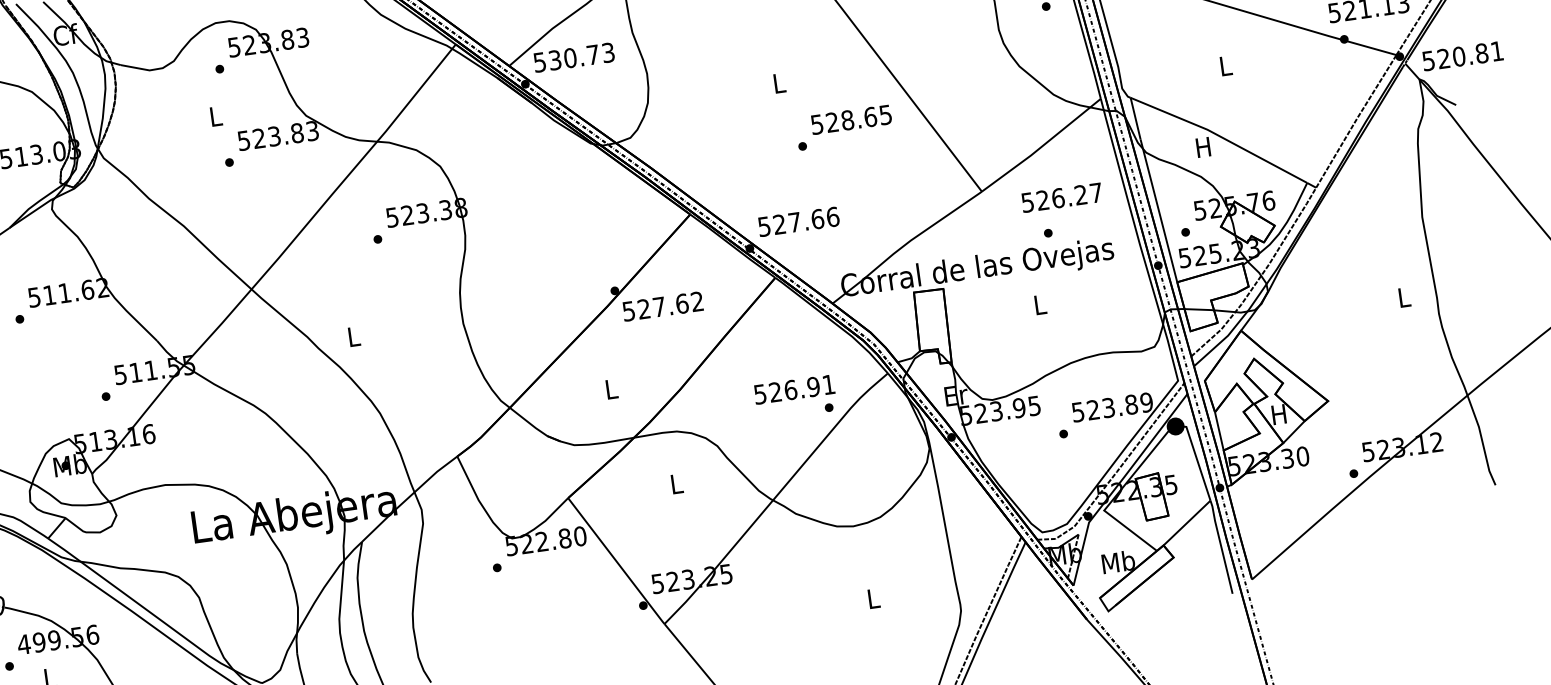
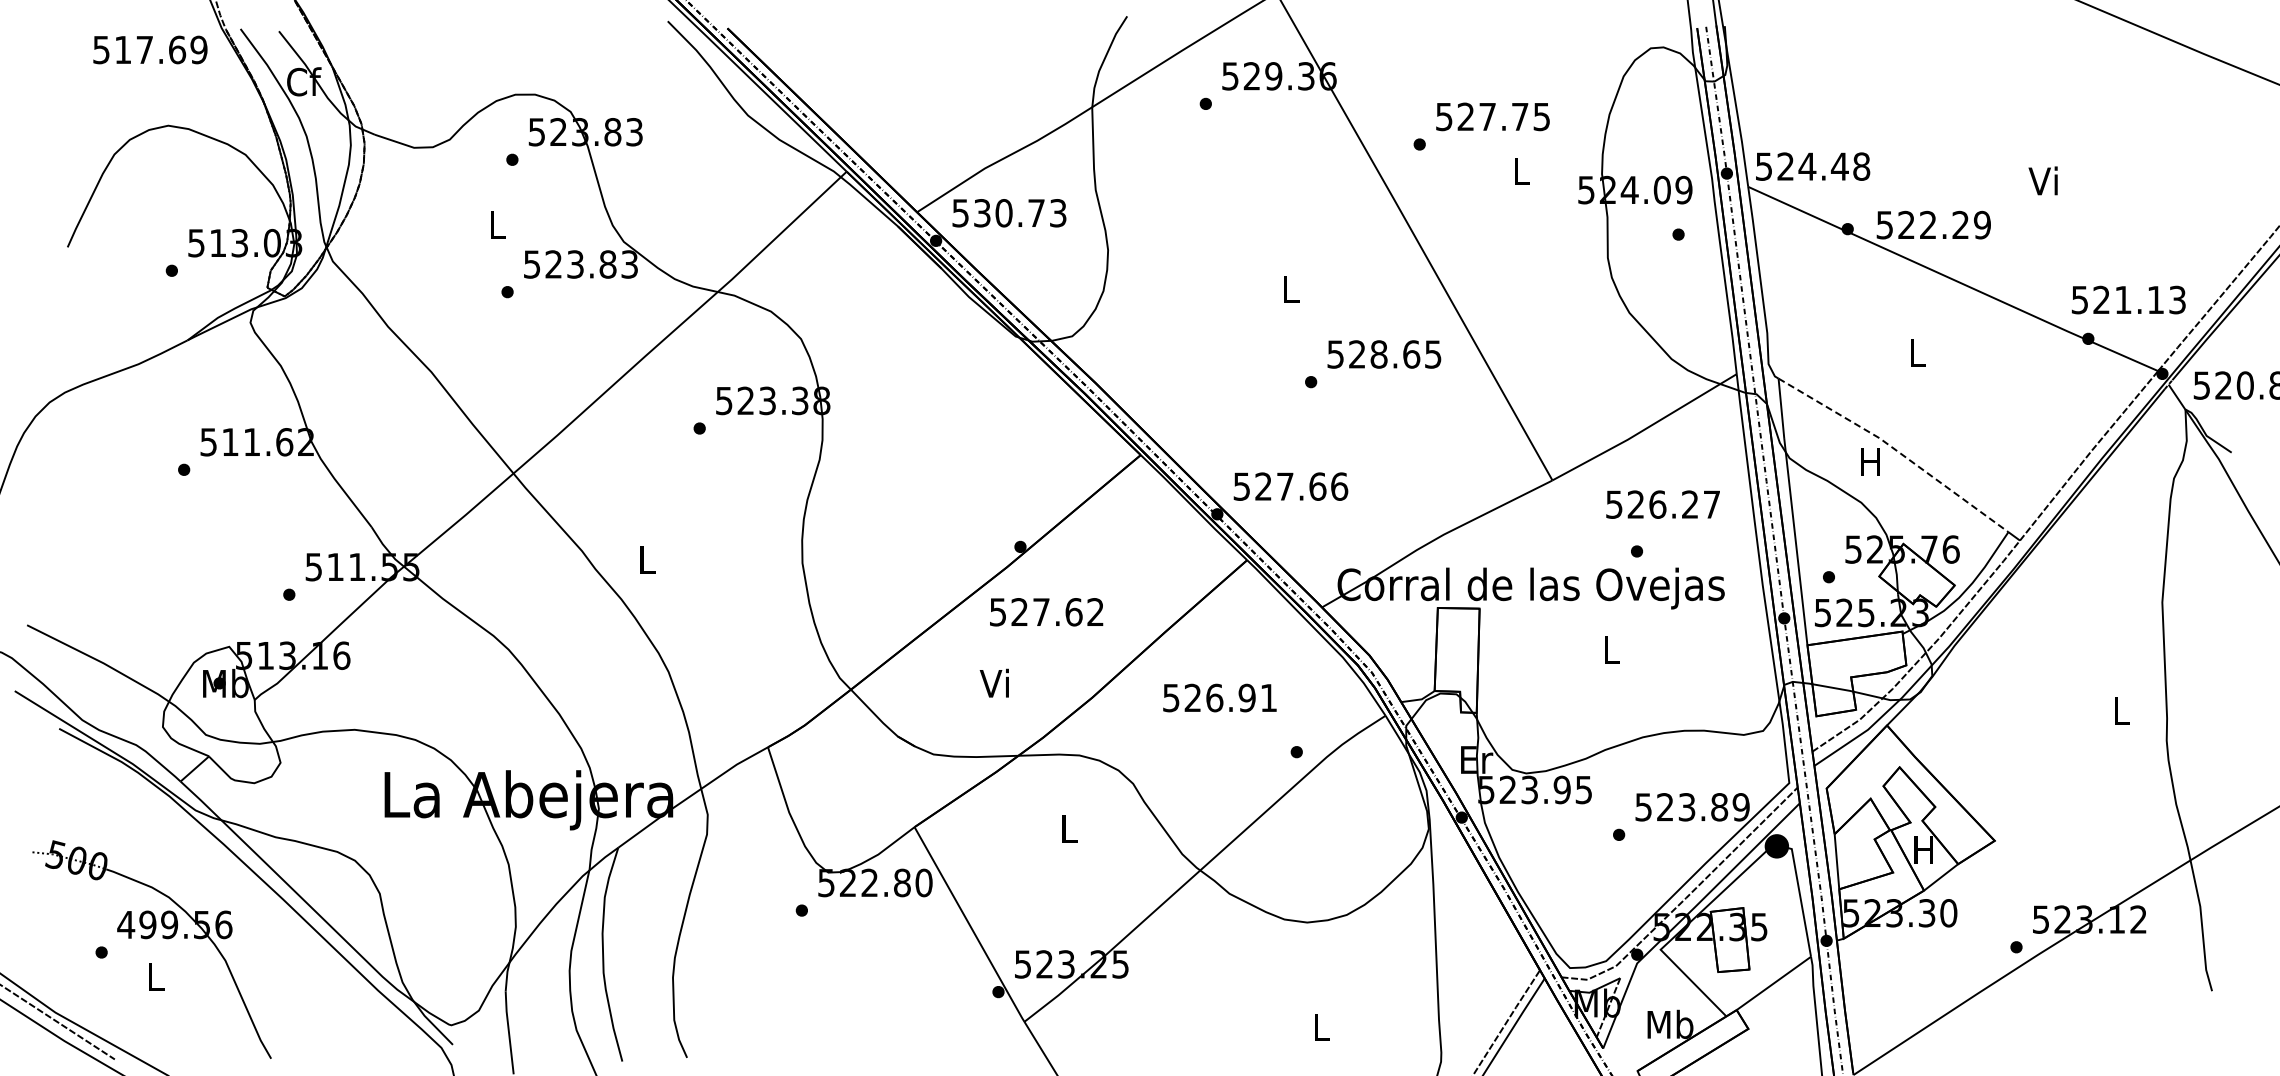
line: (1220, 136) -> (1896, 450), solid -> dashed
text: (662, 306) -> (1046, 612), moved
text: (609, 388) -> (993, 682), L -> Vi
text: (794, 389) -> (1219, 697), moved

